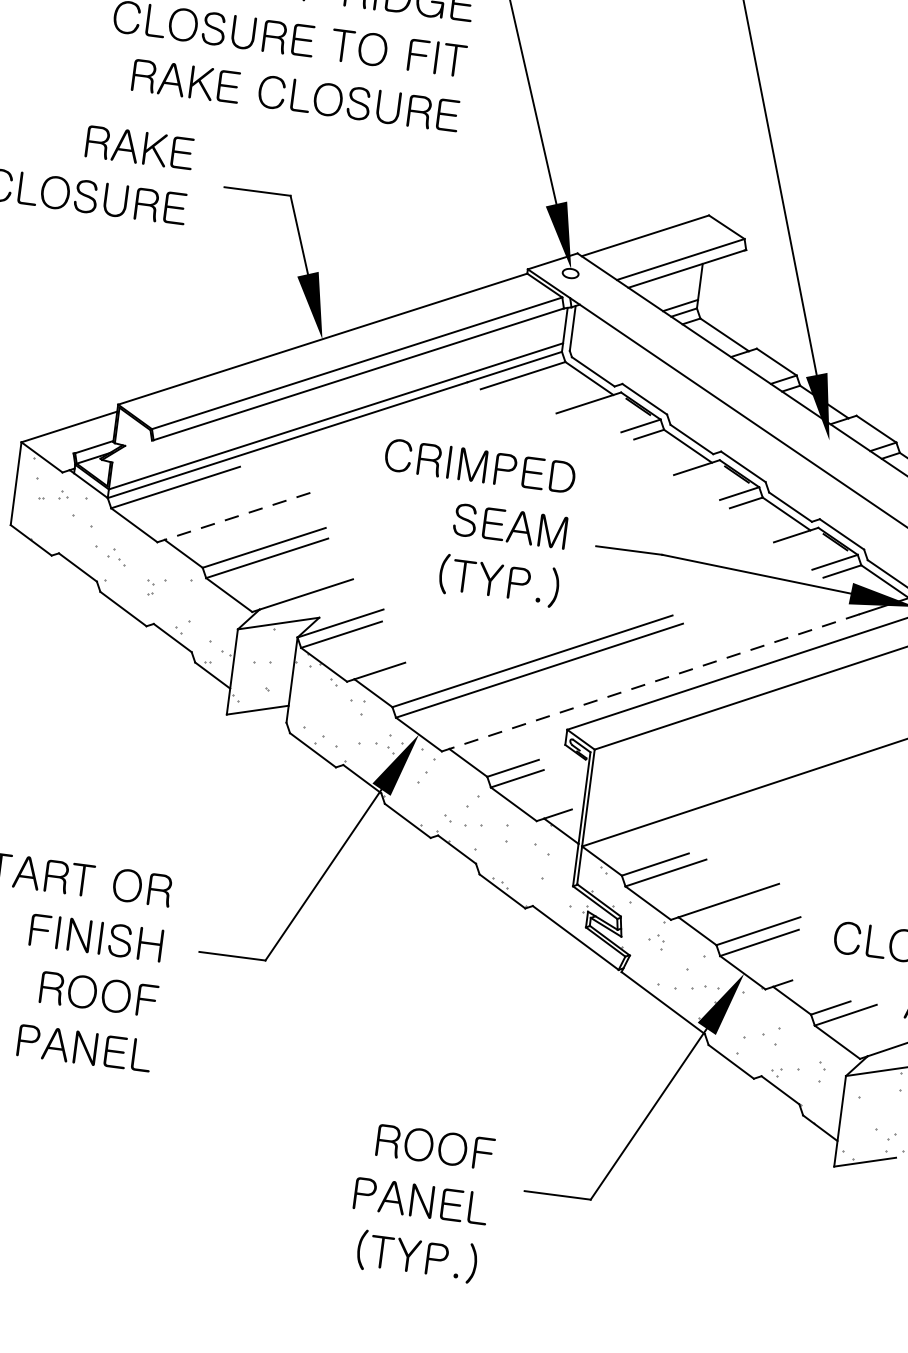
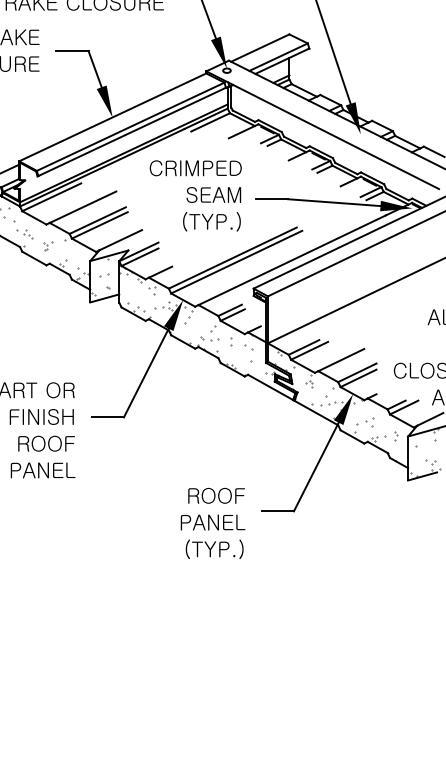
line: (238, 517) -> (83, 207), dashed -> solid
line: (654, 682) -> (292, 260), dashed -> solid

